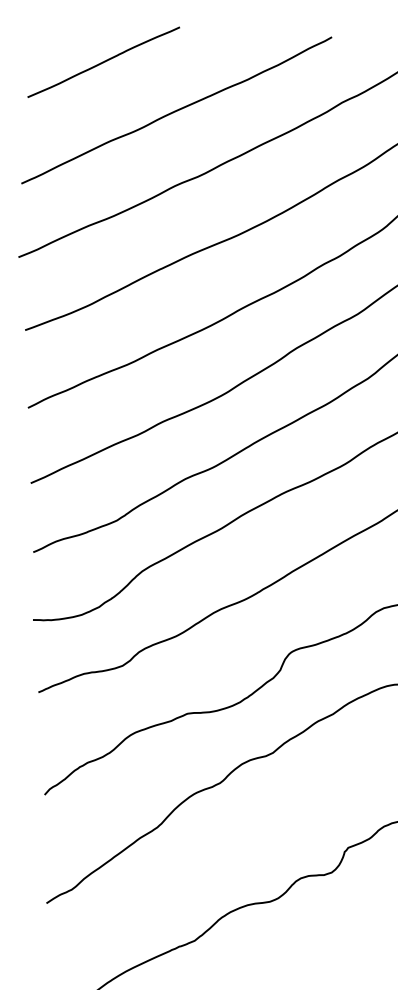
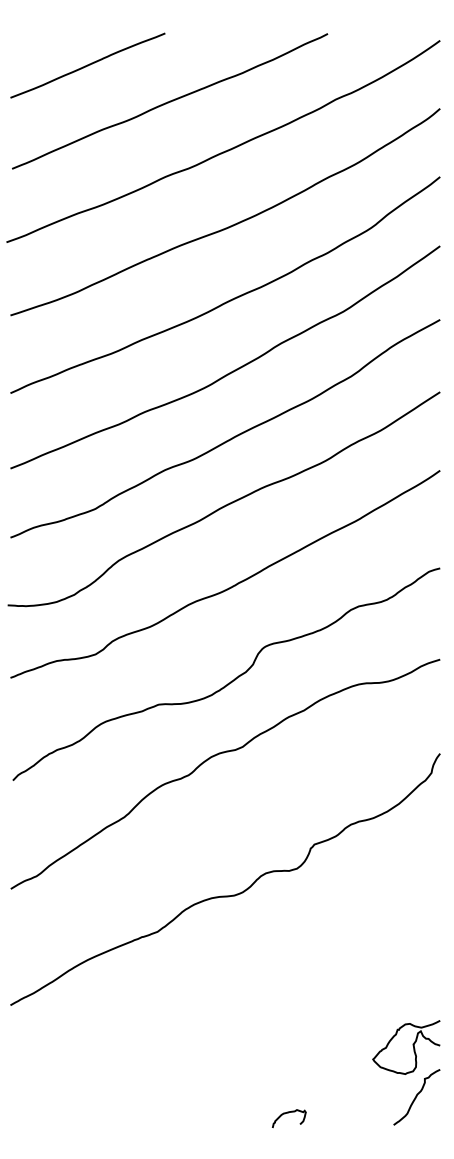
curve: (103, 62) -> (87, 65), moved

